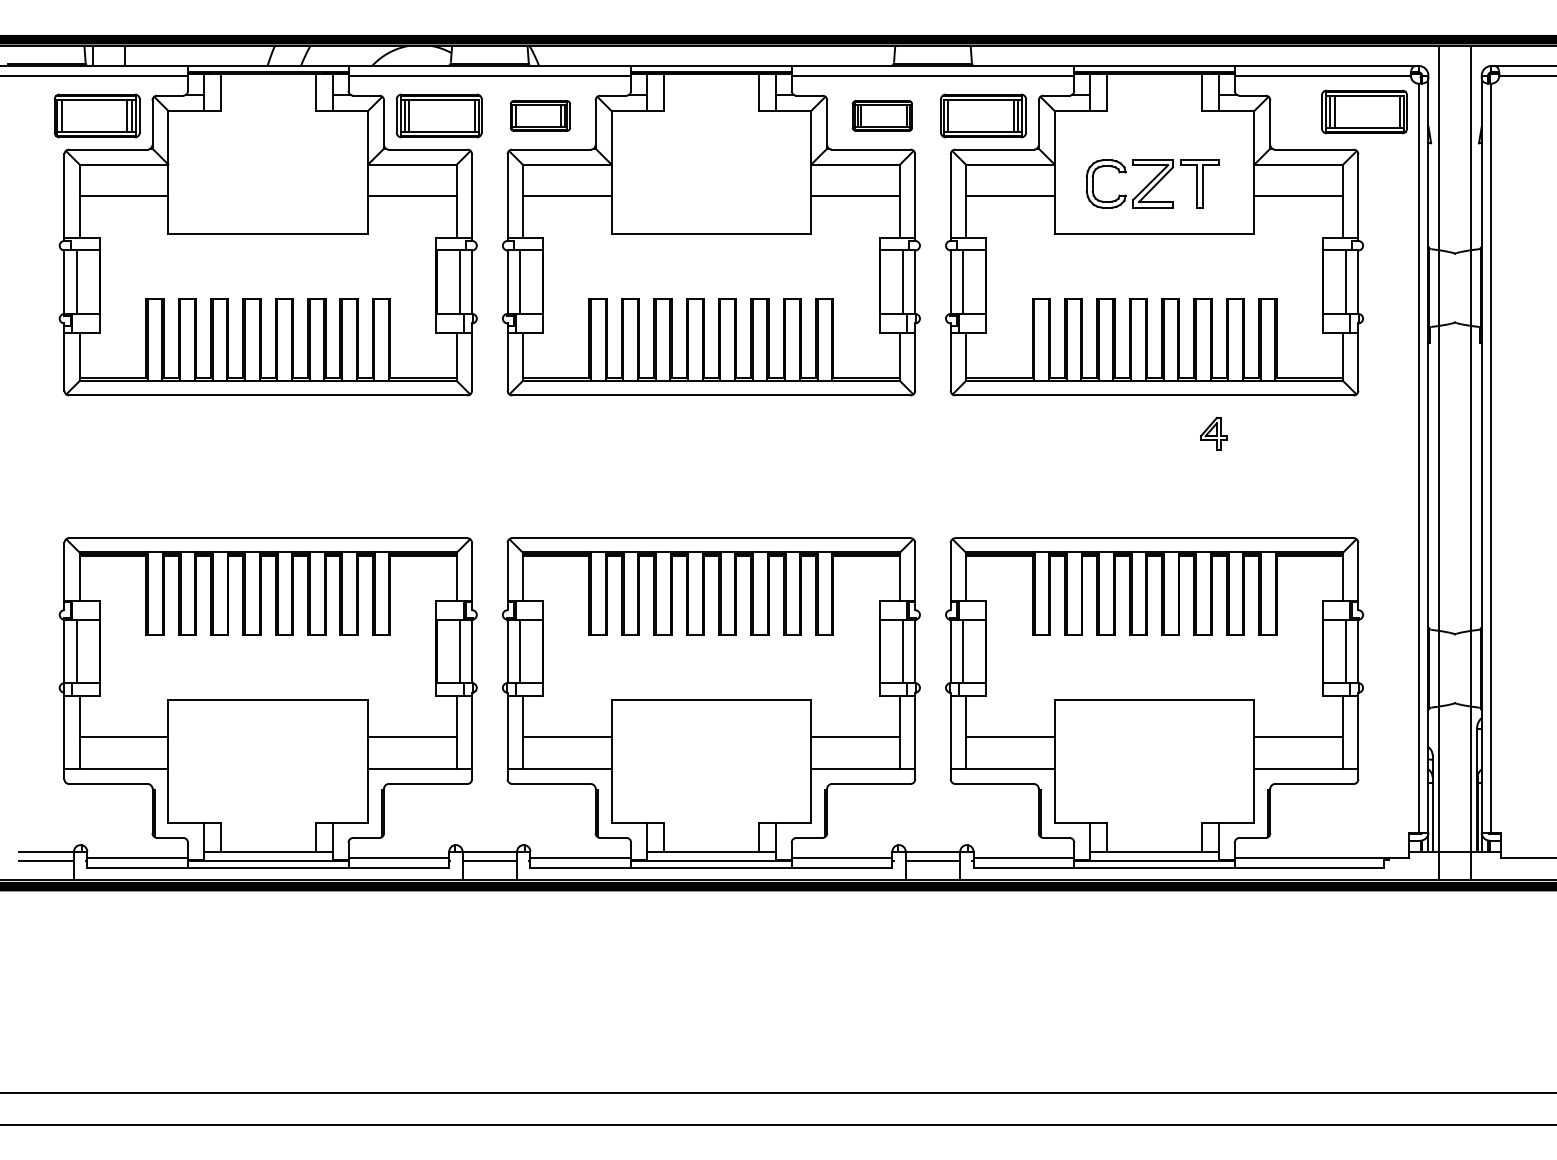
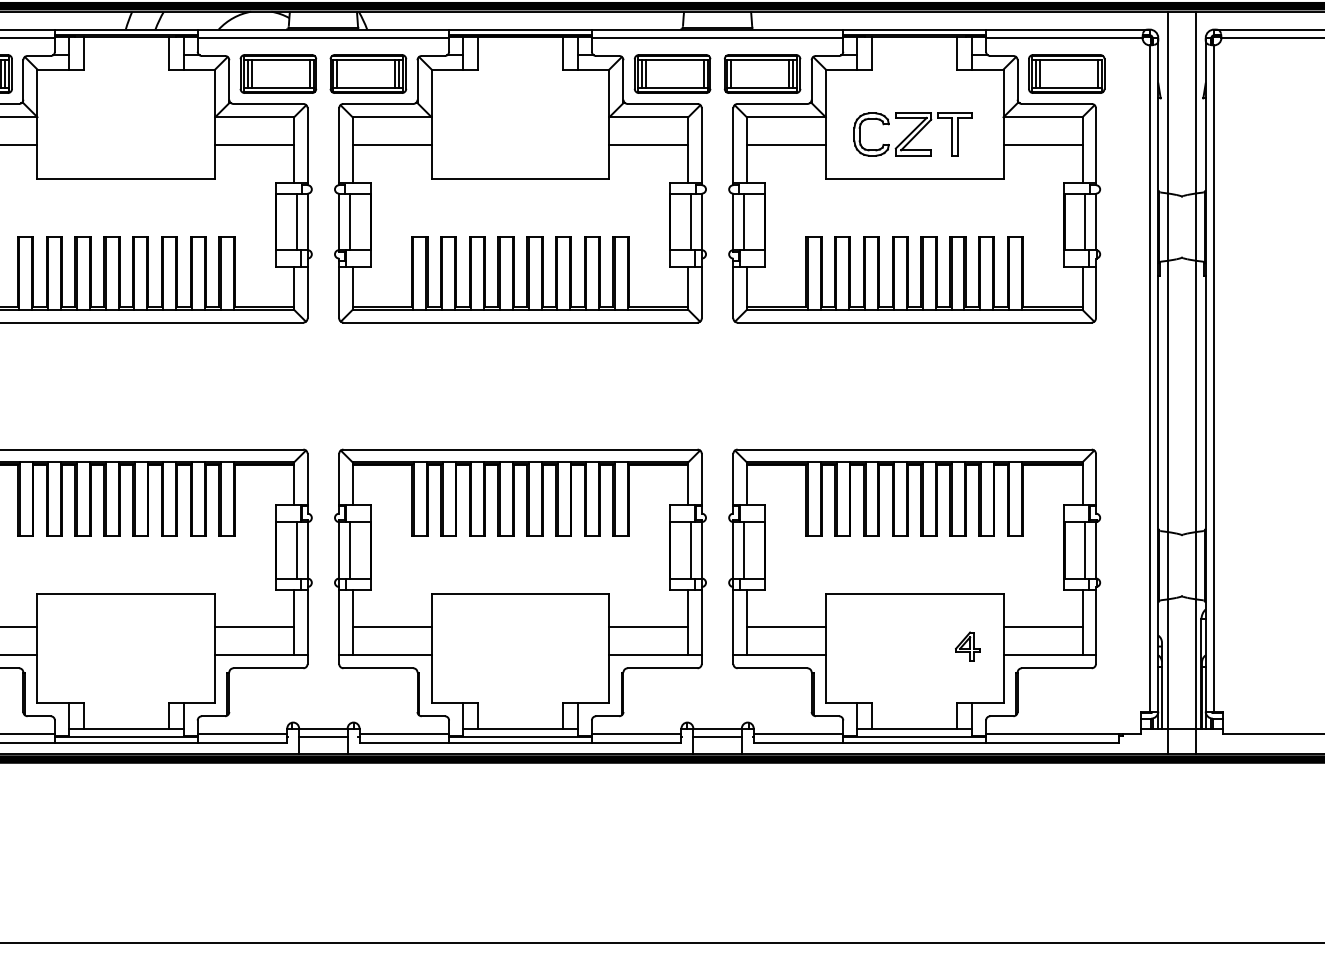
part: (1364, 111) -> (1066, 73), moved
part: (540, 115) -> (368, 73), size x1.43
part: (882, 115) -> (672, 73), size x1.43
part: (1213, 433) -> (967, 646), moved

